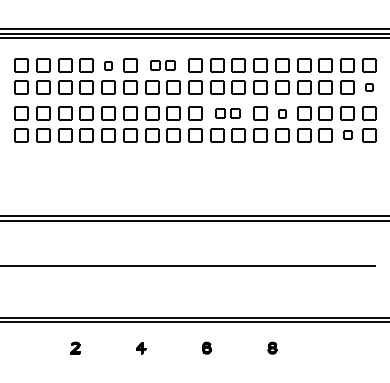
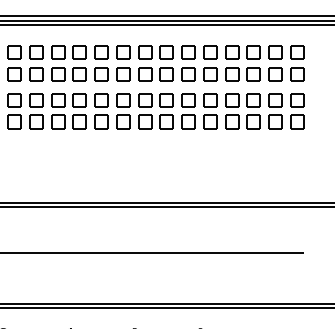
part: (108, 65) -> (36, 52), size x1.67
part: (162, 65) -> (90, 52), size x1.43
part: (369, 87) -> (297, 74), size x1.67
part: (227, 113) -> (155, 100), size x1.43
part: (282, 113) -> (210, 100), size x1.67
part: (347, 135) -> (275, 122), size x1.67

